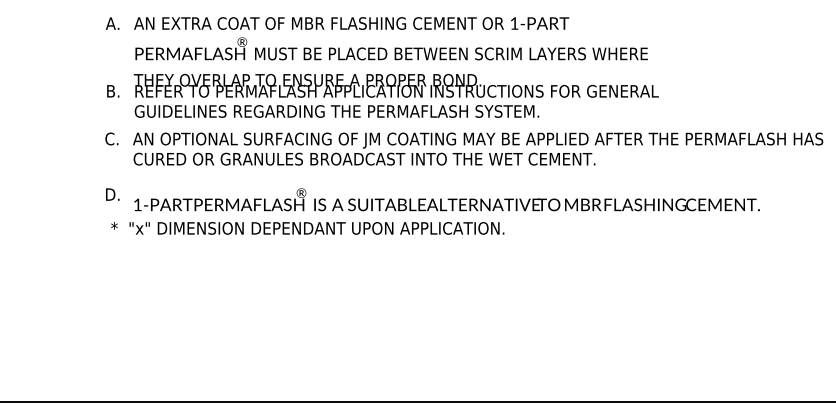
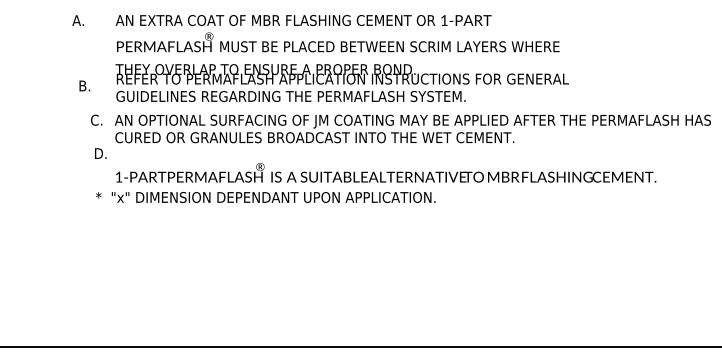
text: (112, 23) -> (78, 20), moved
text: (113, 91) -> (85, 86), moved
text: (112, 194) -> (100, 153), moved

